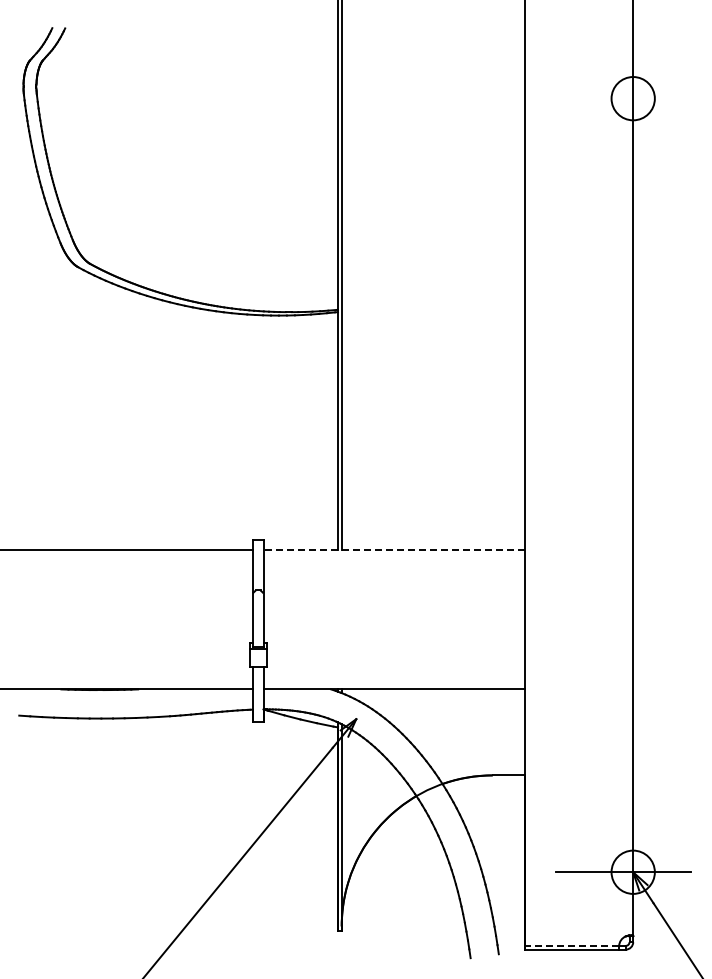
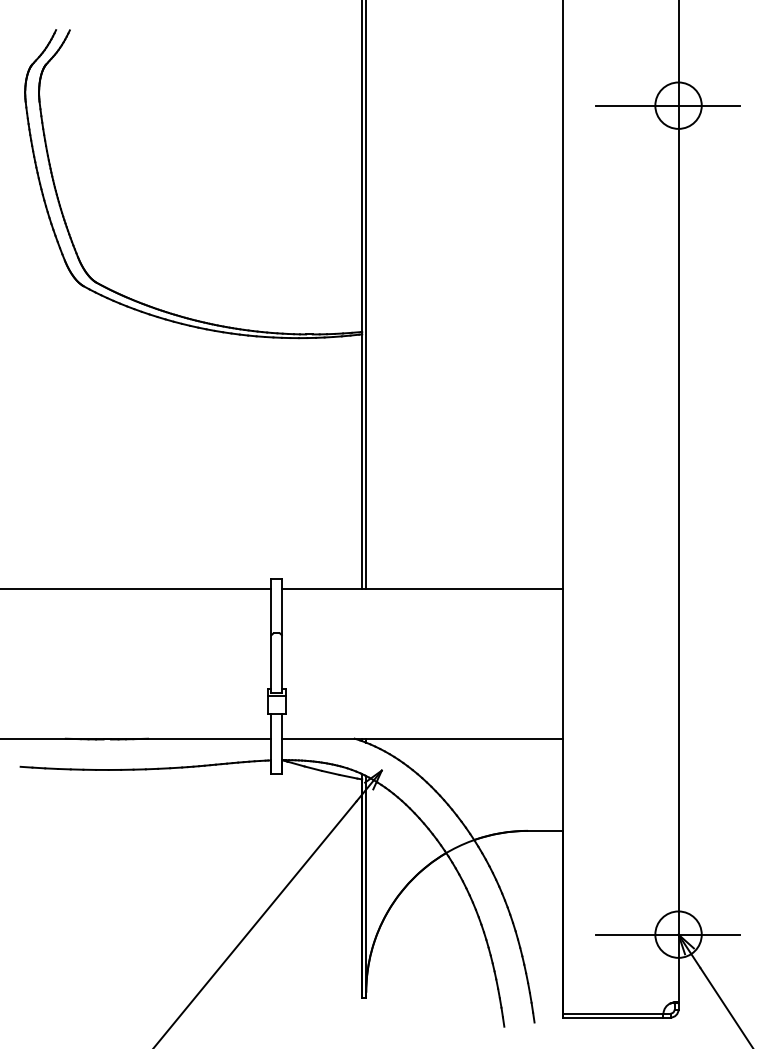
line: (623, 98) -> (668, 105), added
line: (394, 550) -> (422, 589), dashed -> solid
line: (571, 945) -> (612, 1013), dashed -> solid

